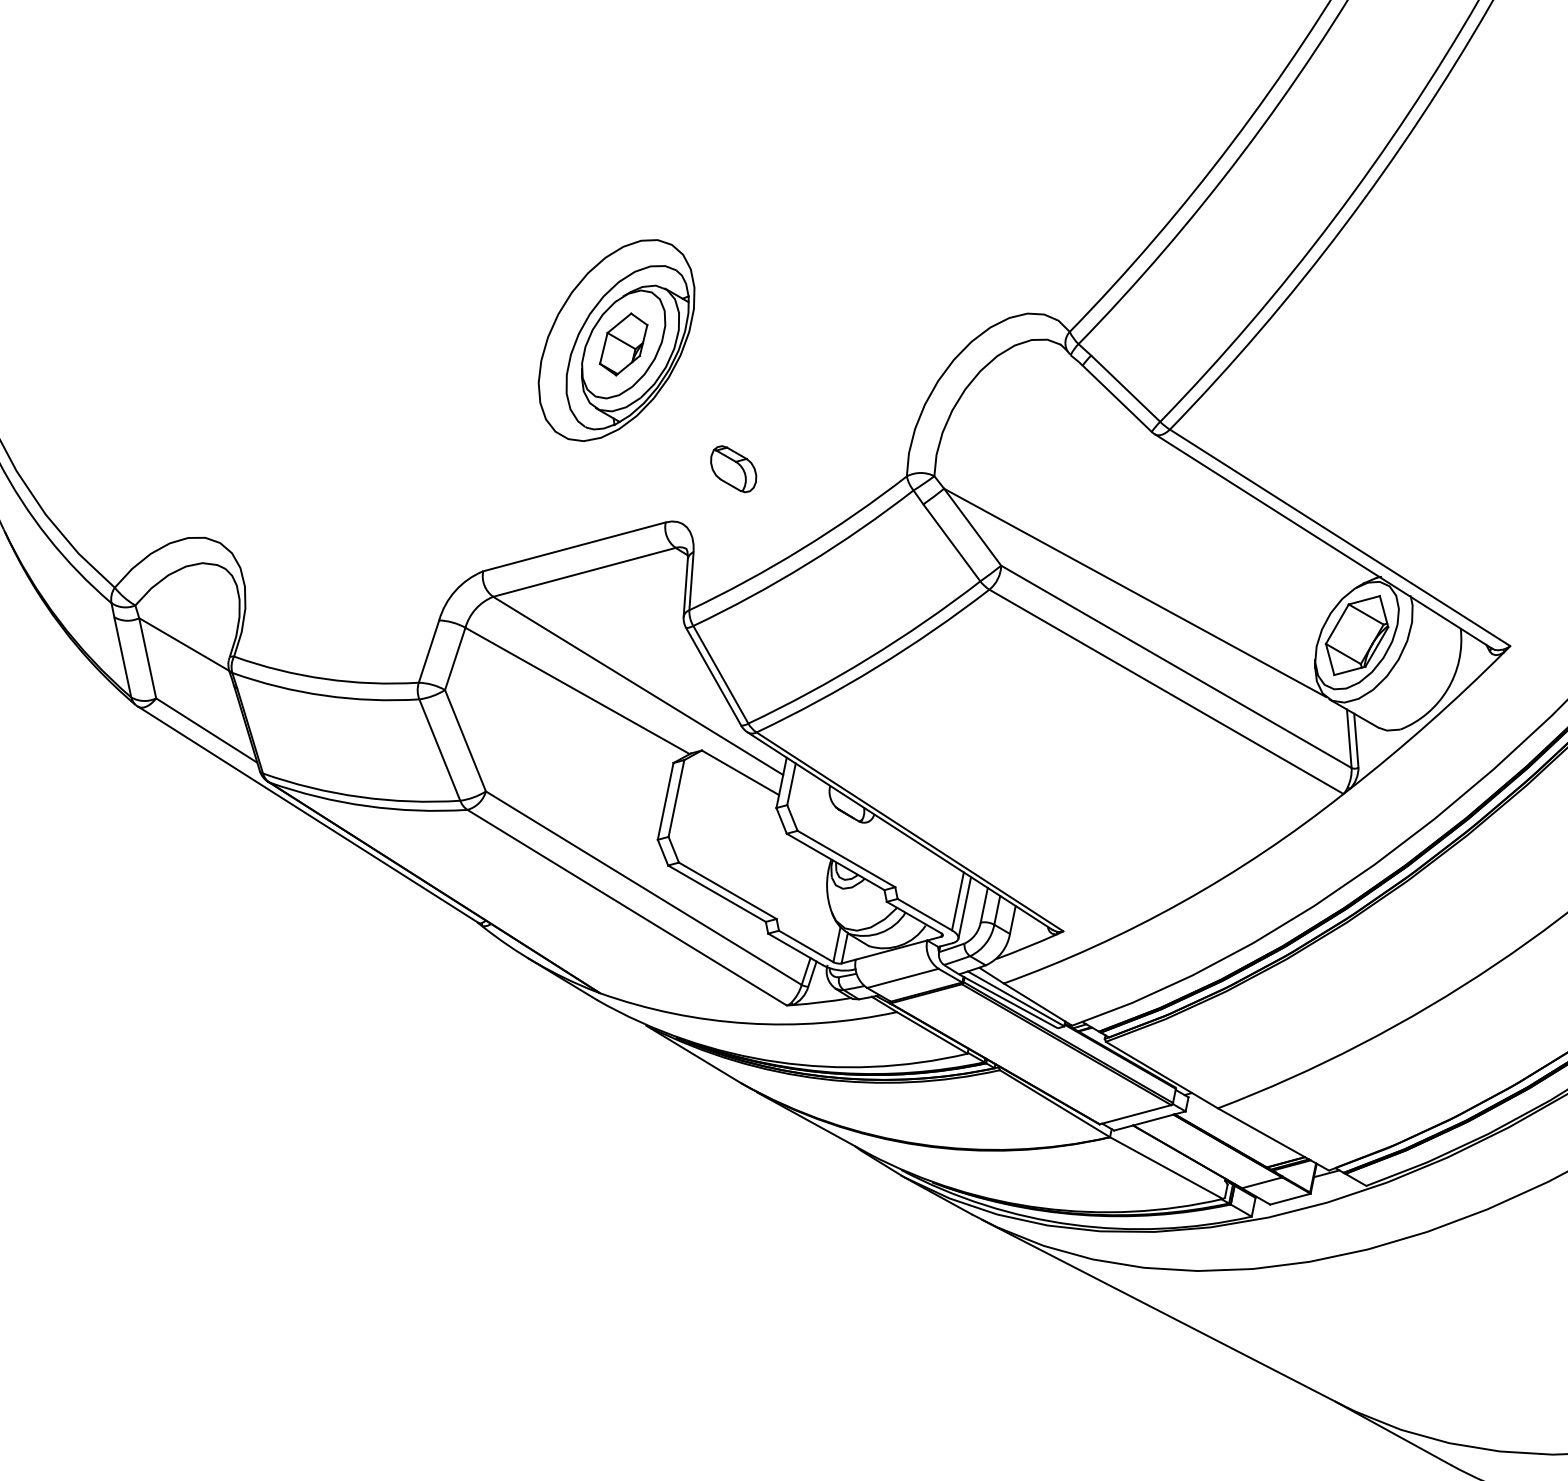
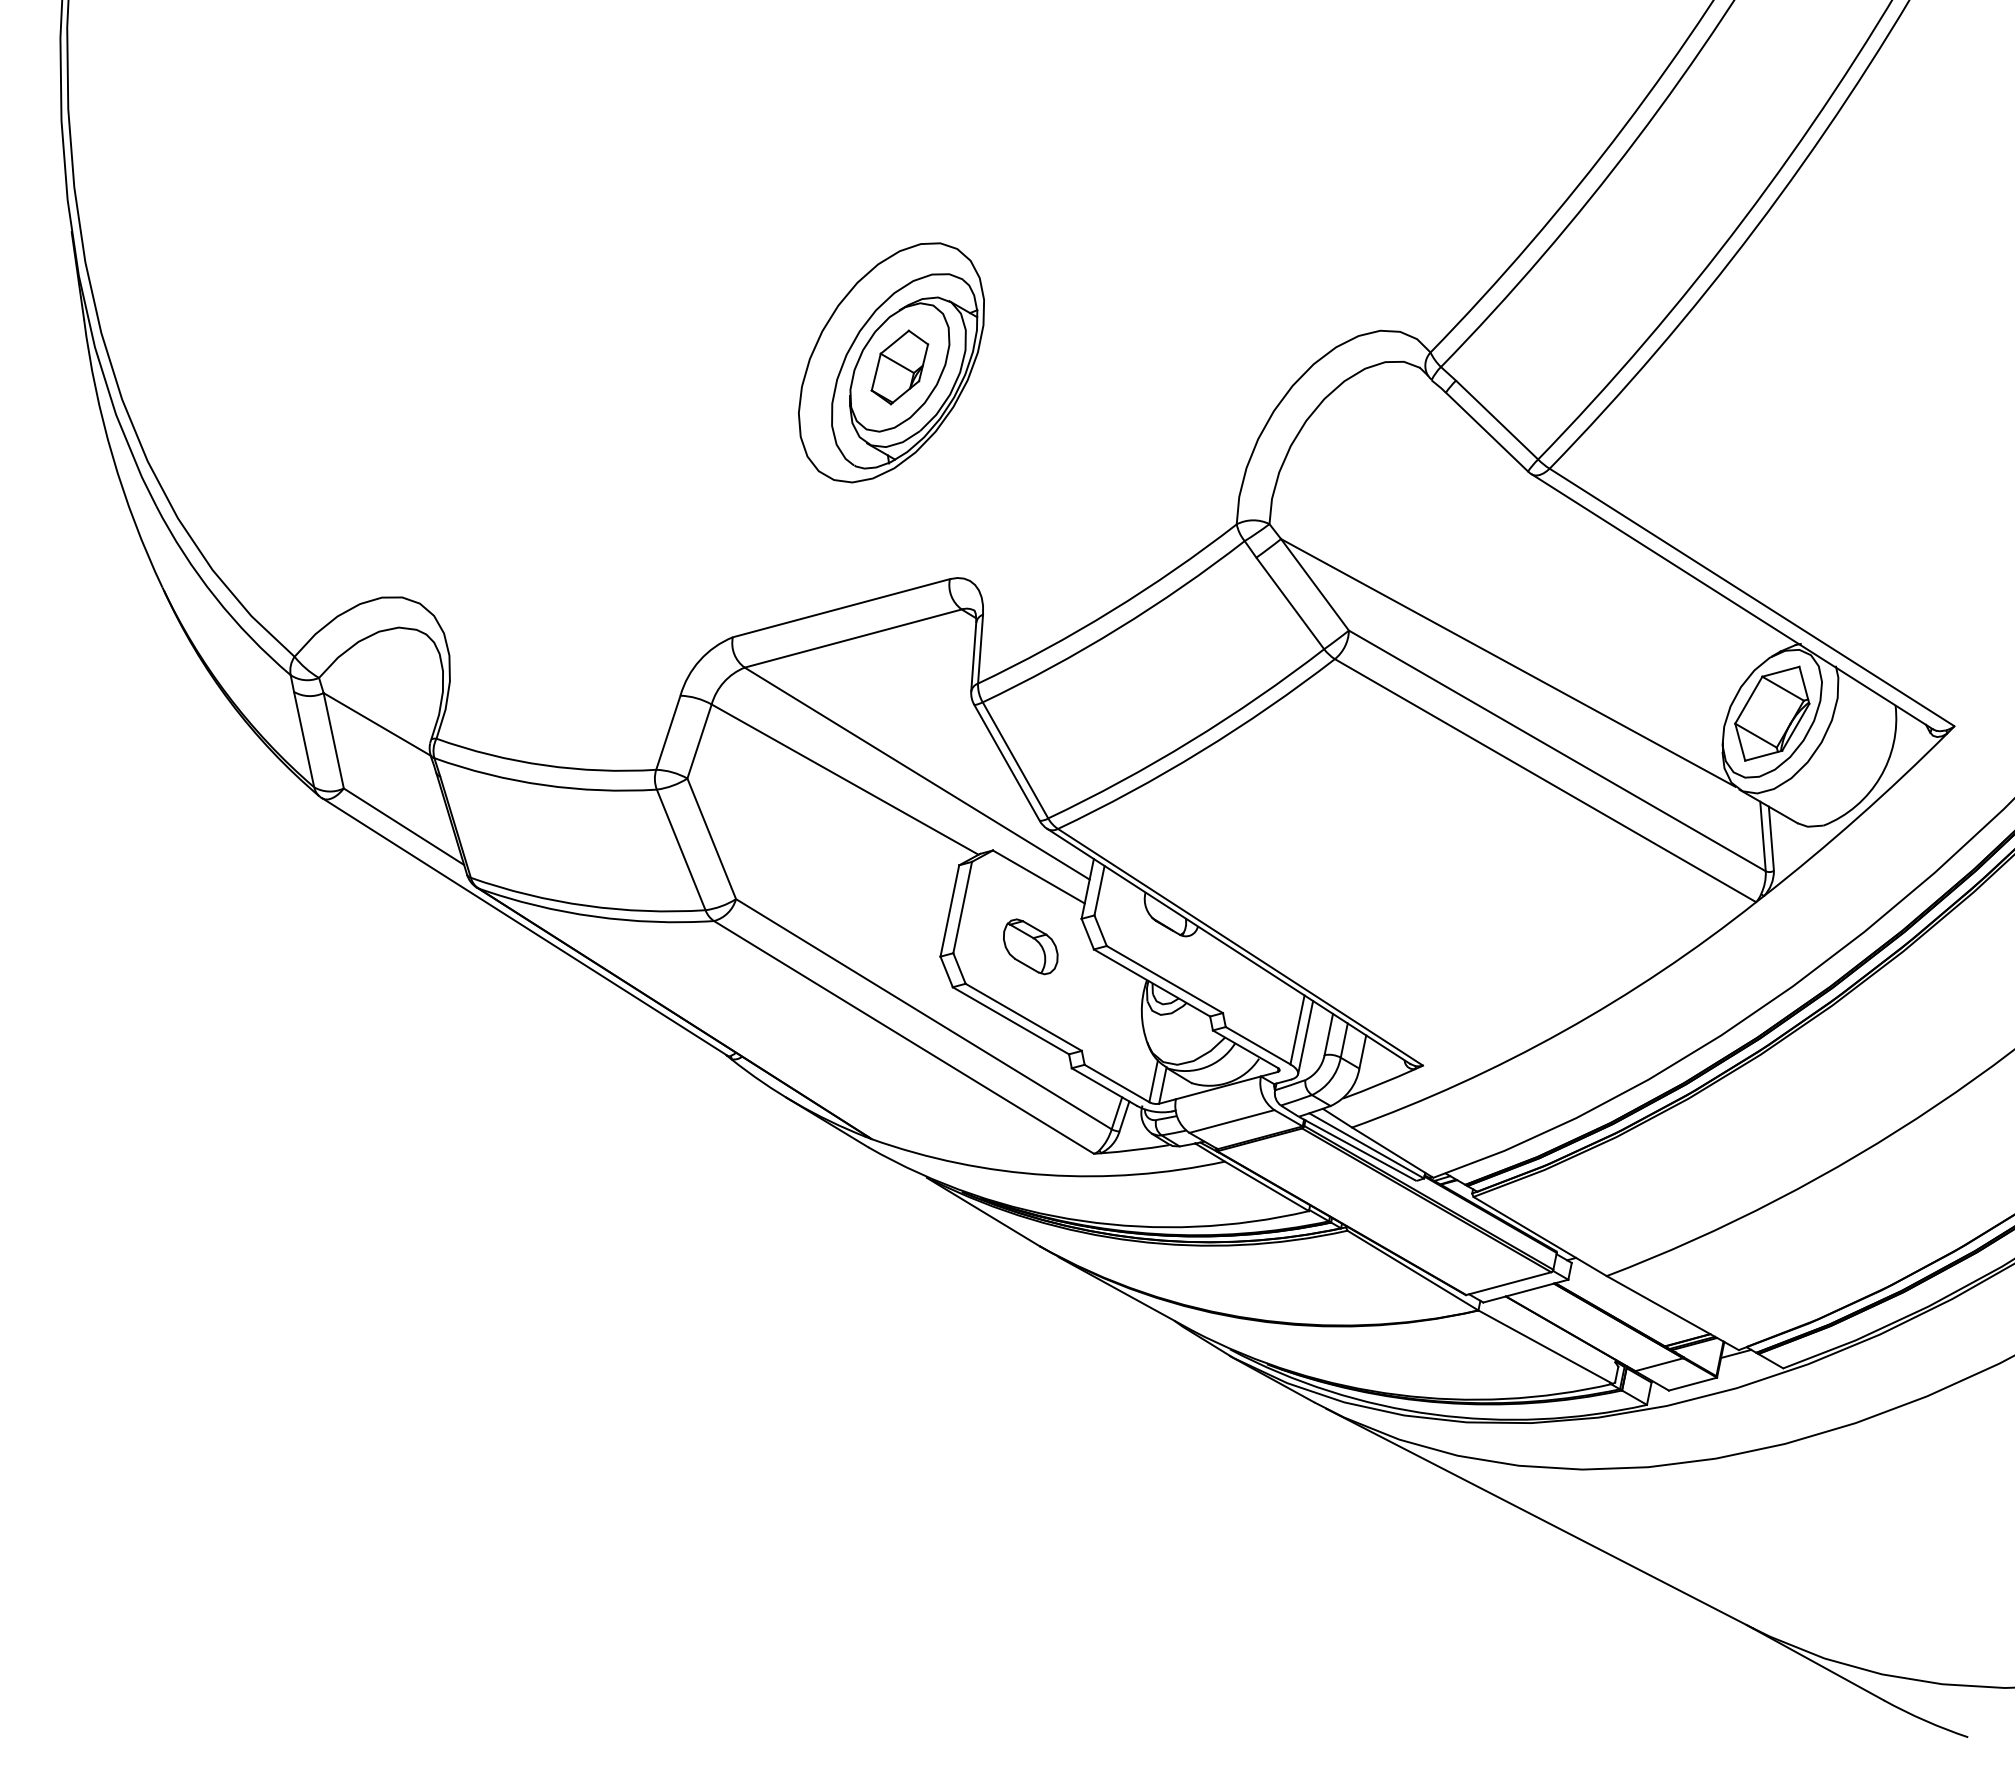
part: (733, 468) -> (1030, 946), moved

